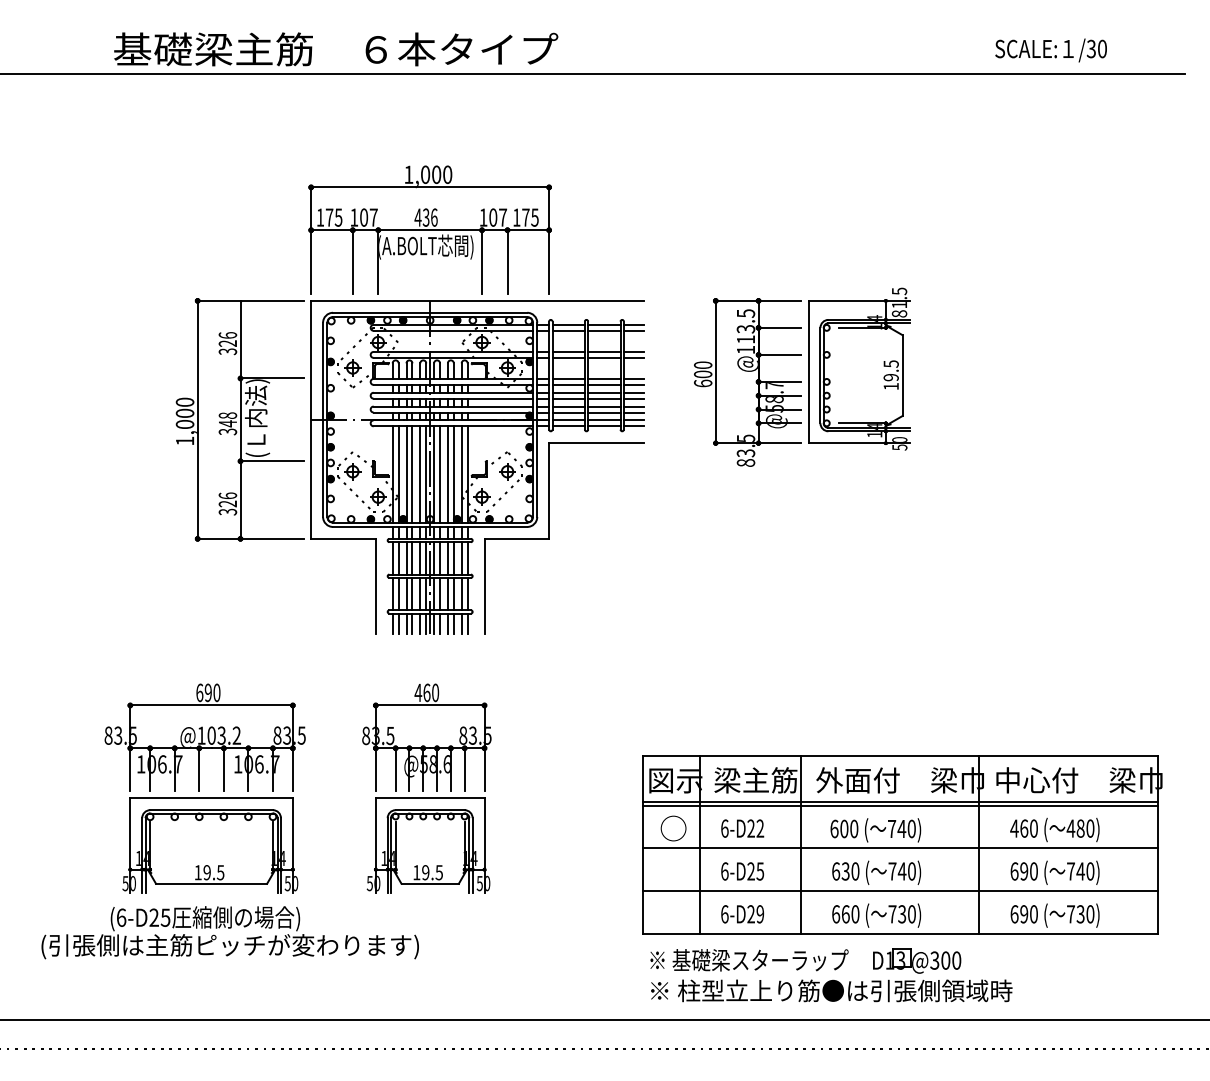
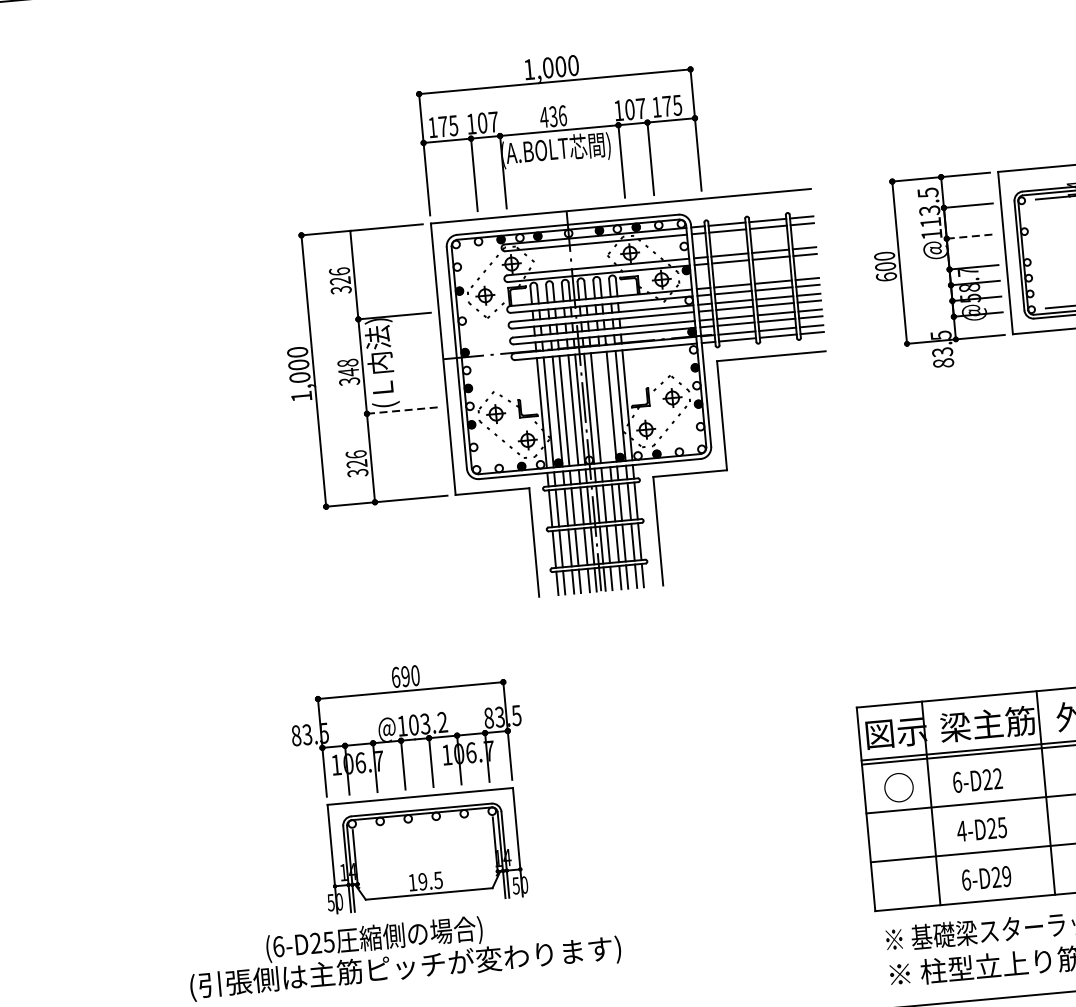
line: (780, 354) -> (971, 235), solid -> dashed
line: (272, 461) -> (403, 410), solid -> dashed
line: (447, 474) -> (604, 407), removed
part: (204, 788) -> (411, 786), moved
part: (426, 788) -> (613, 767), removed
text: (724, 871) -> (961, 831), 6-D25 -> 4-D25

